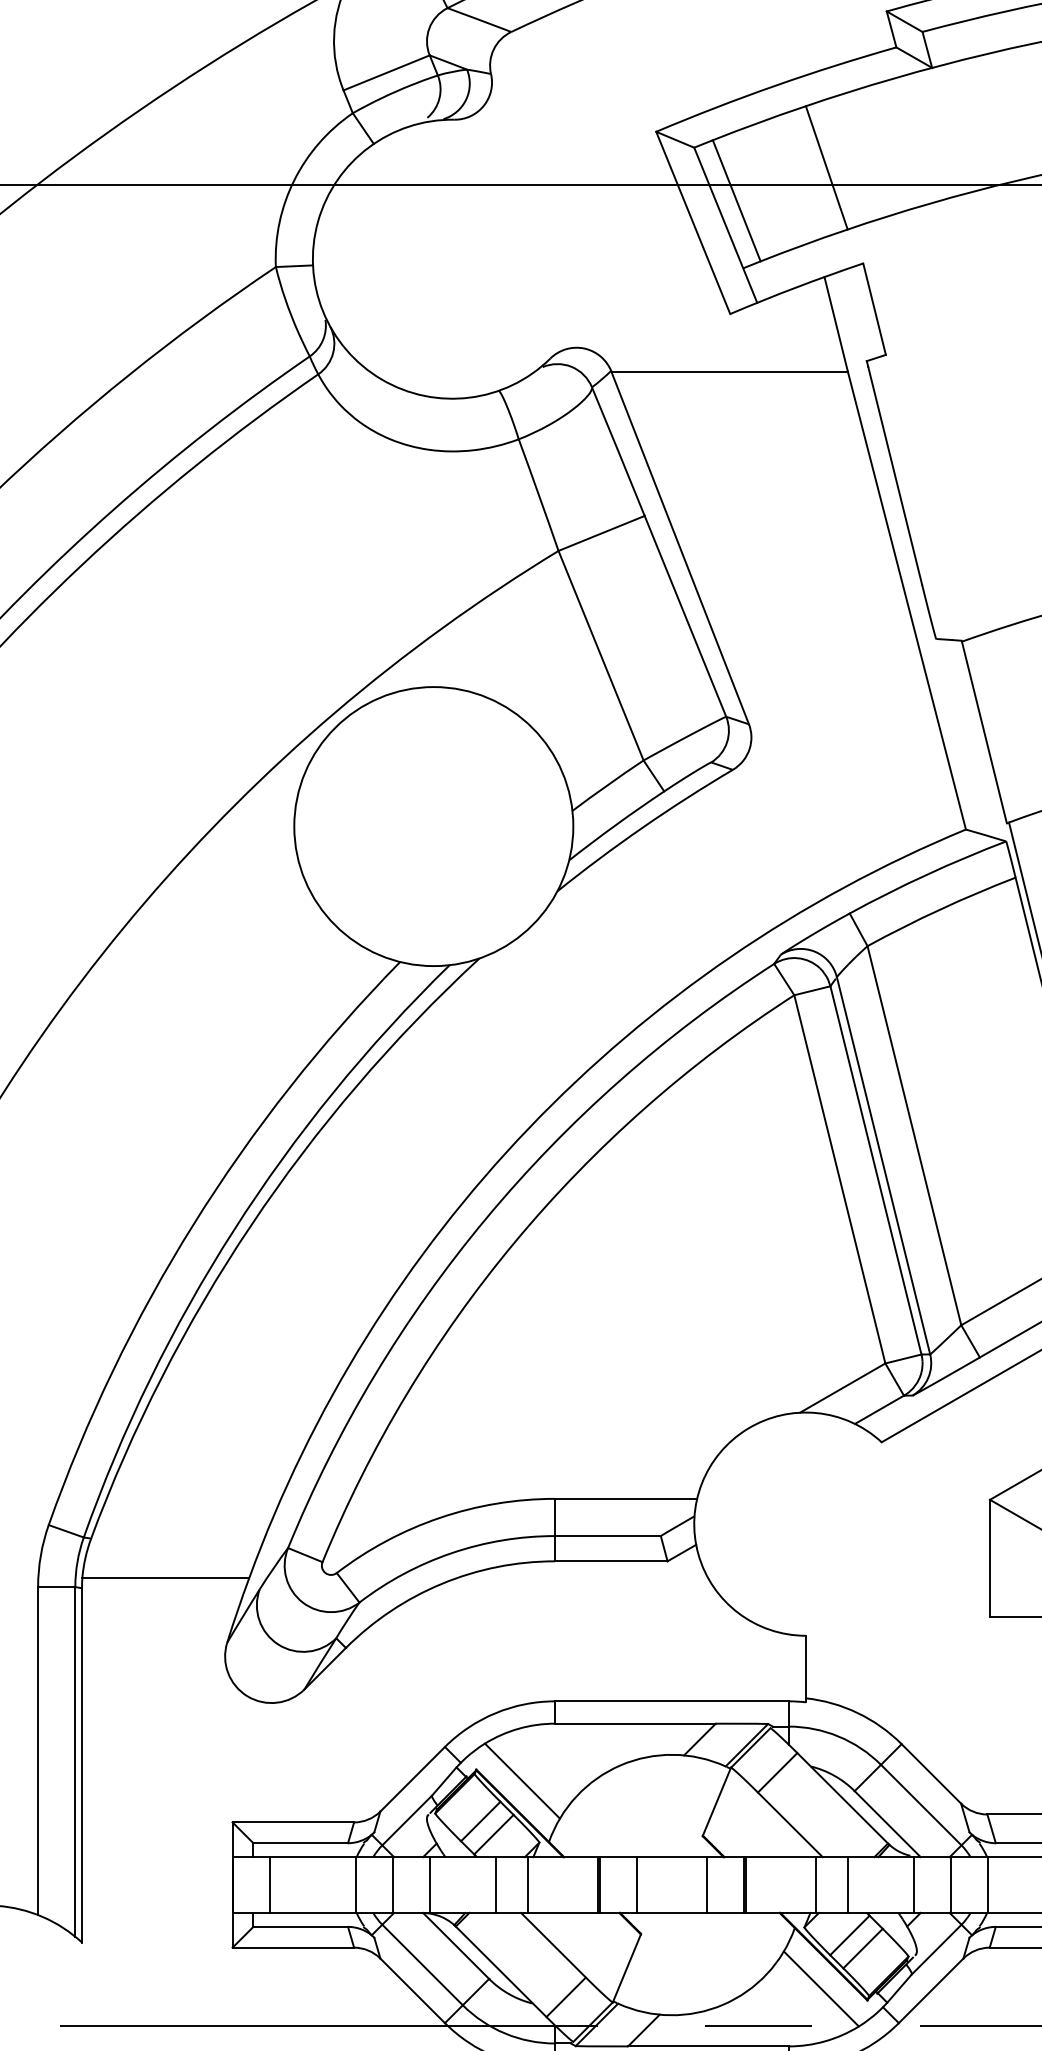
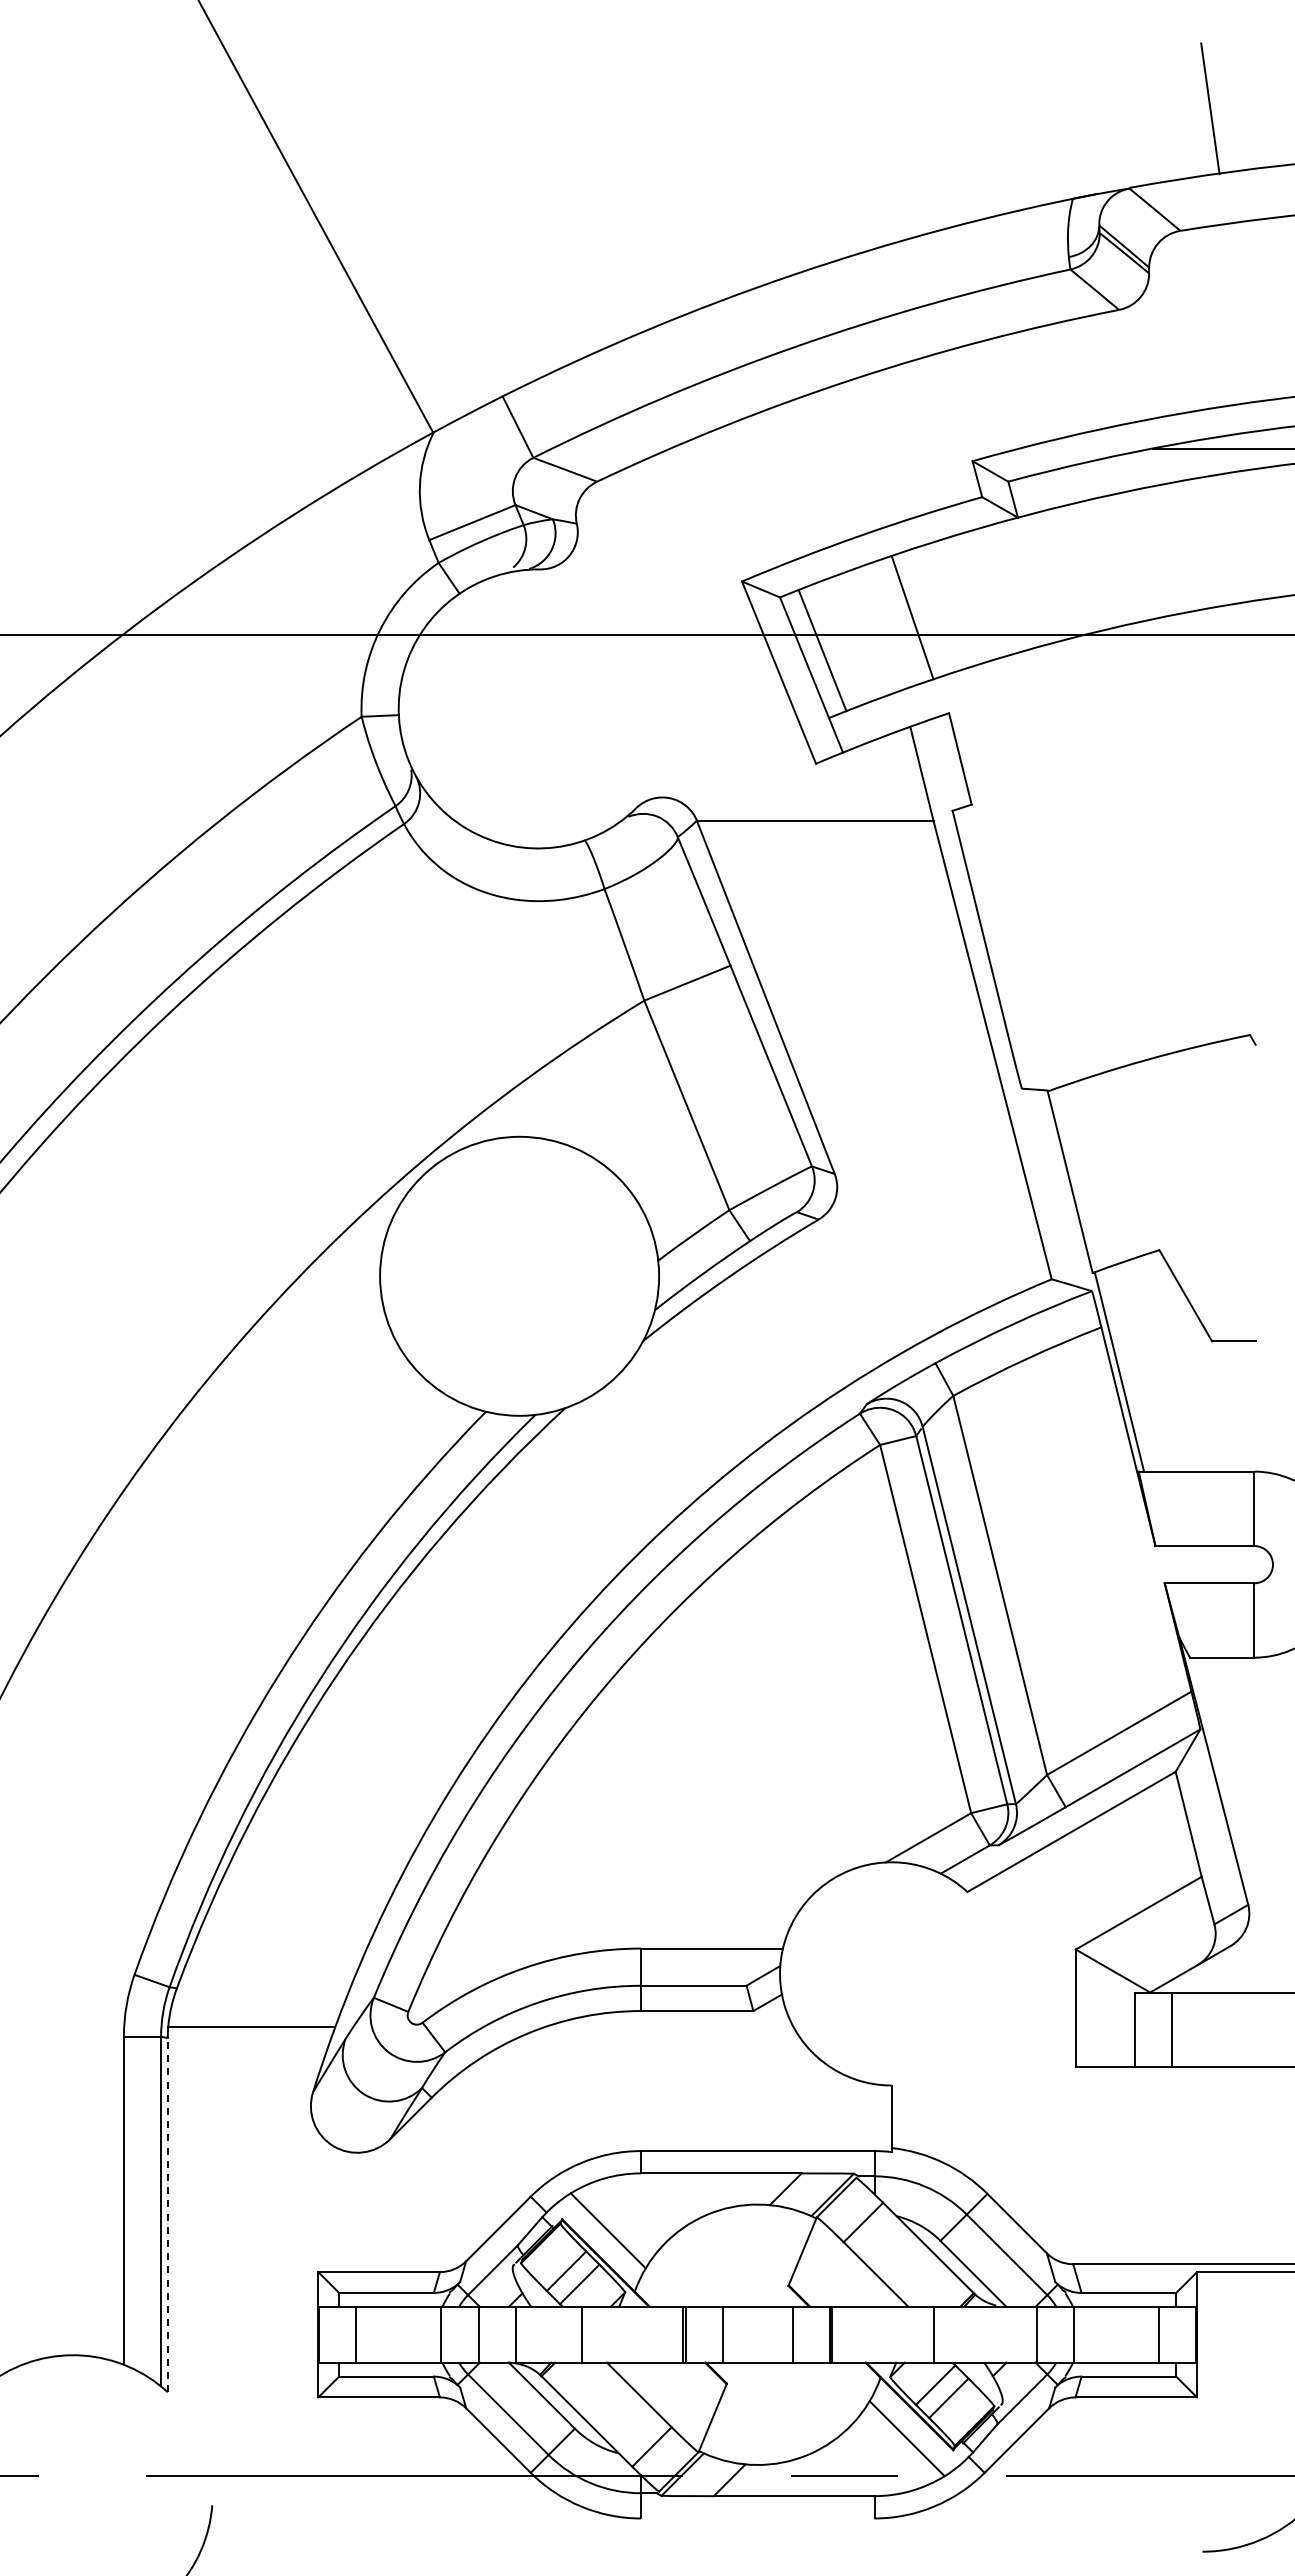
line: (81, 1764) -> (167, 2214), solid -> dashed
line: (527, 1884) -> (613, 2334), removed
line: (815, 1884) -> (901, 2334), removed
line: (913, 1884) -> (999, 2334), removed

